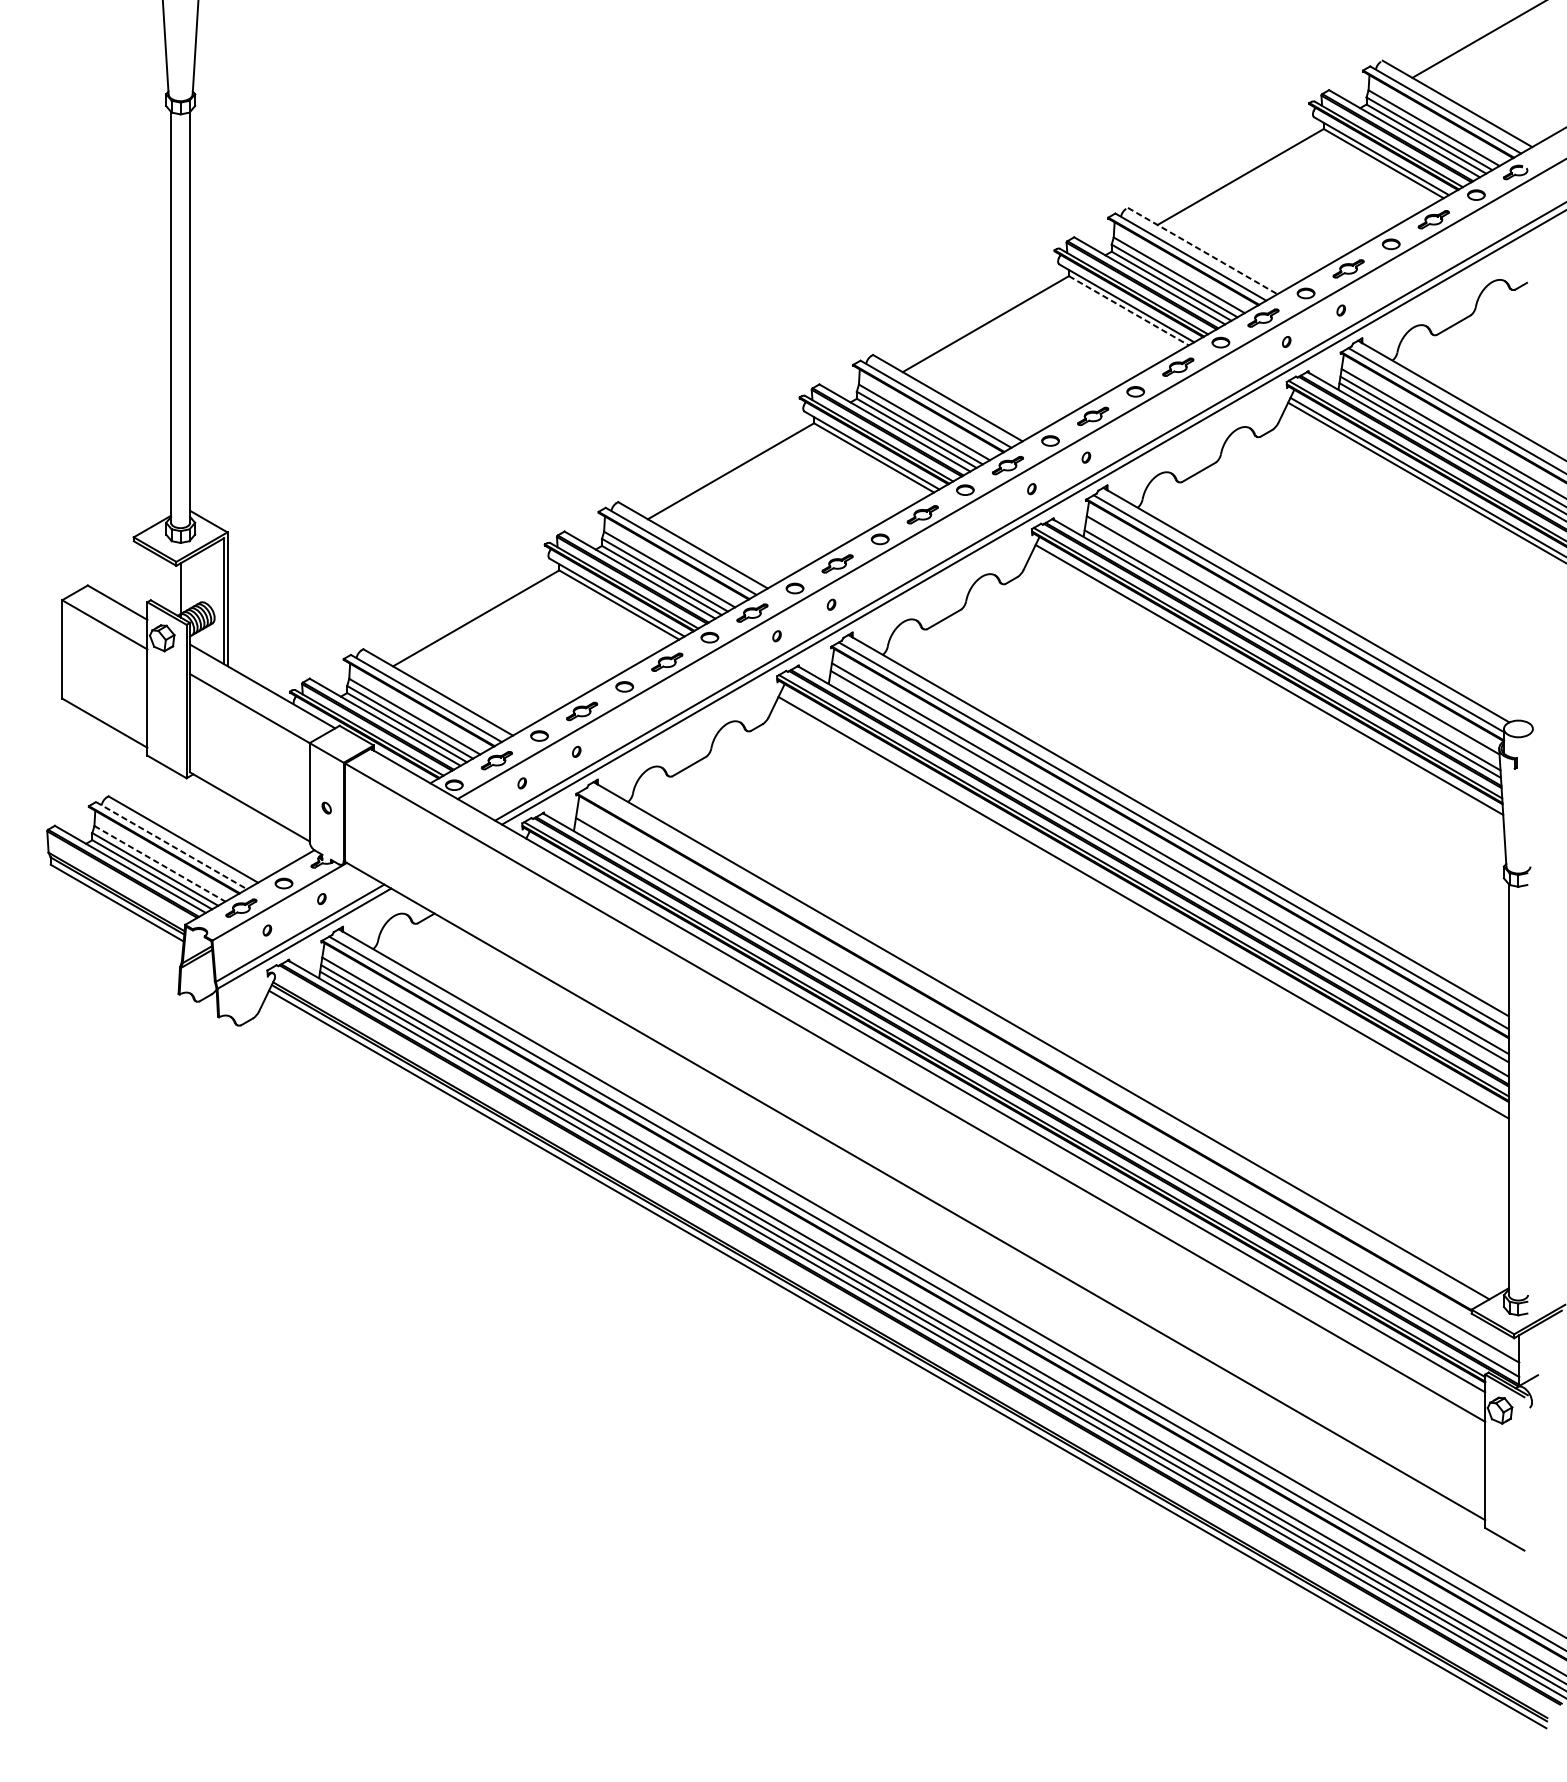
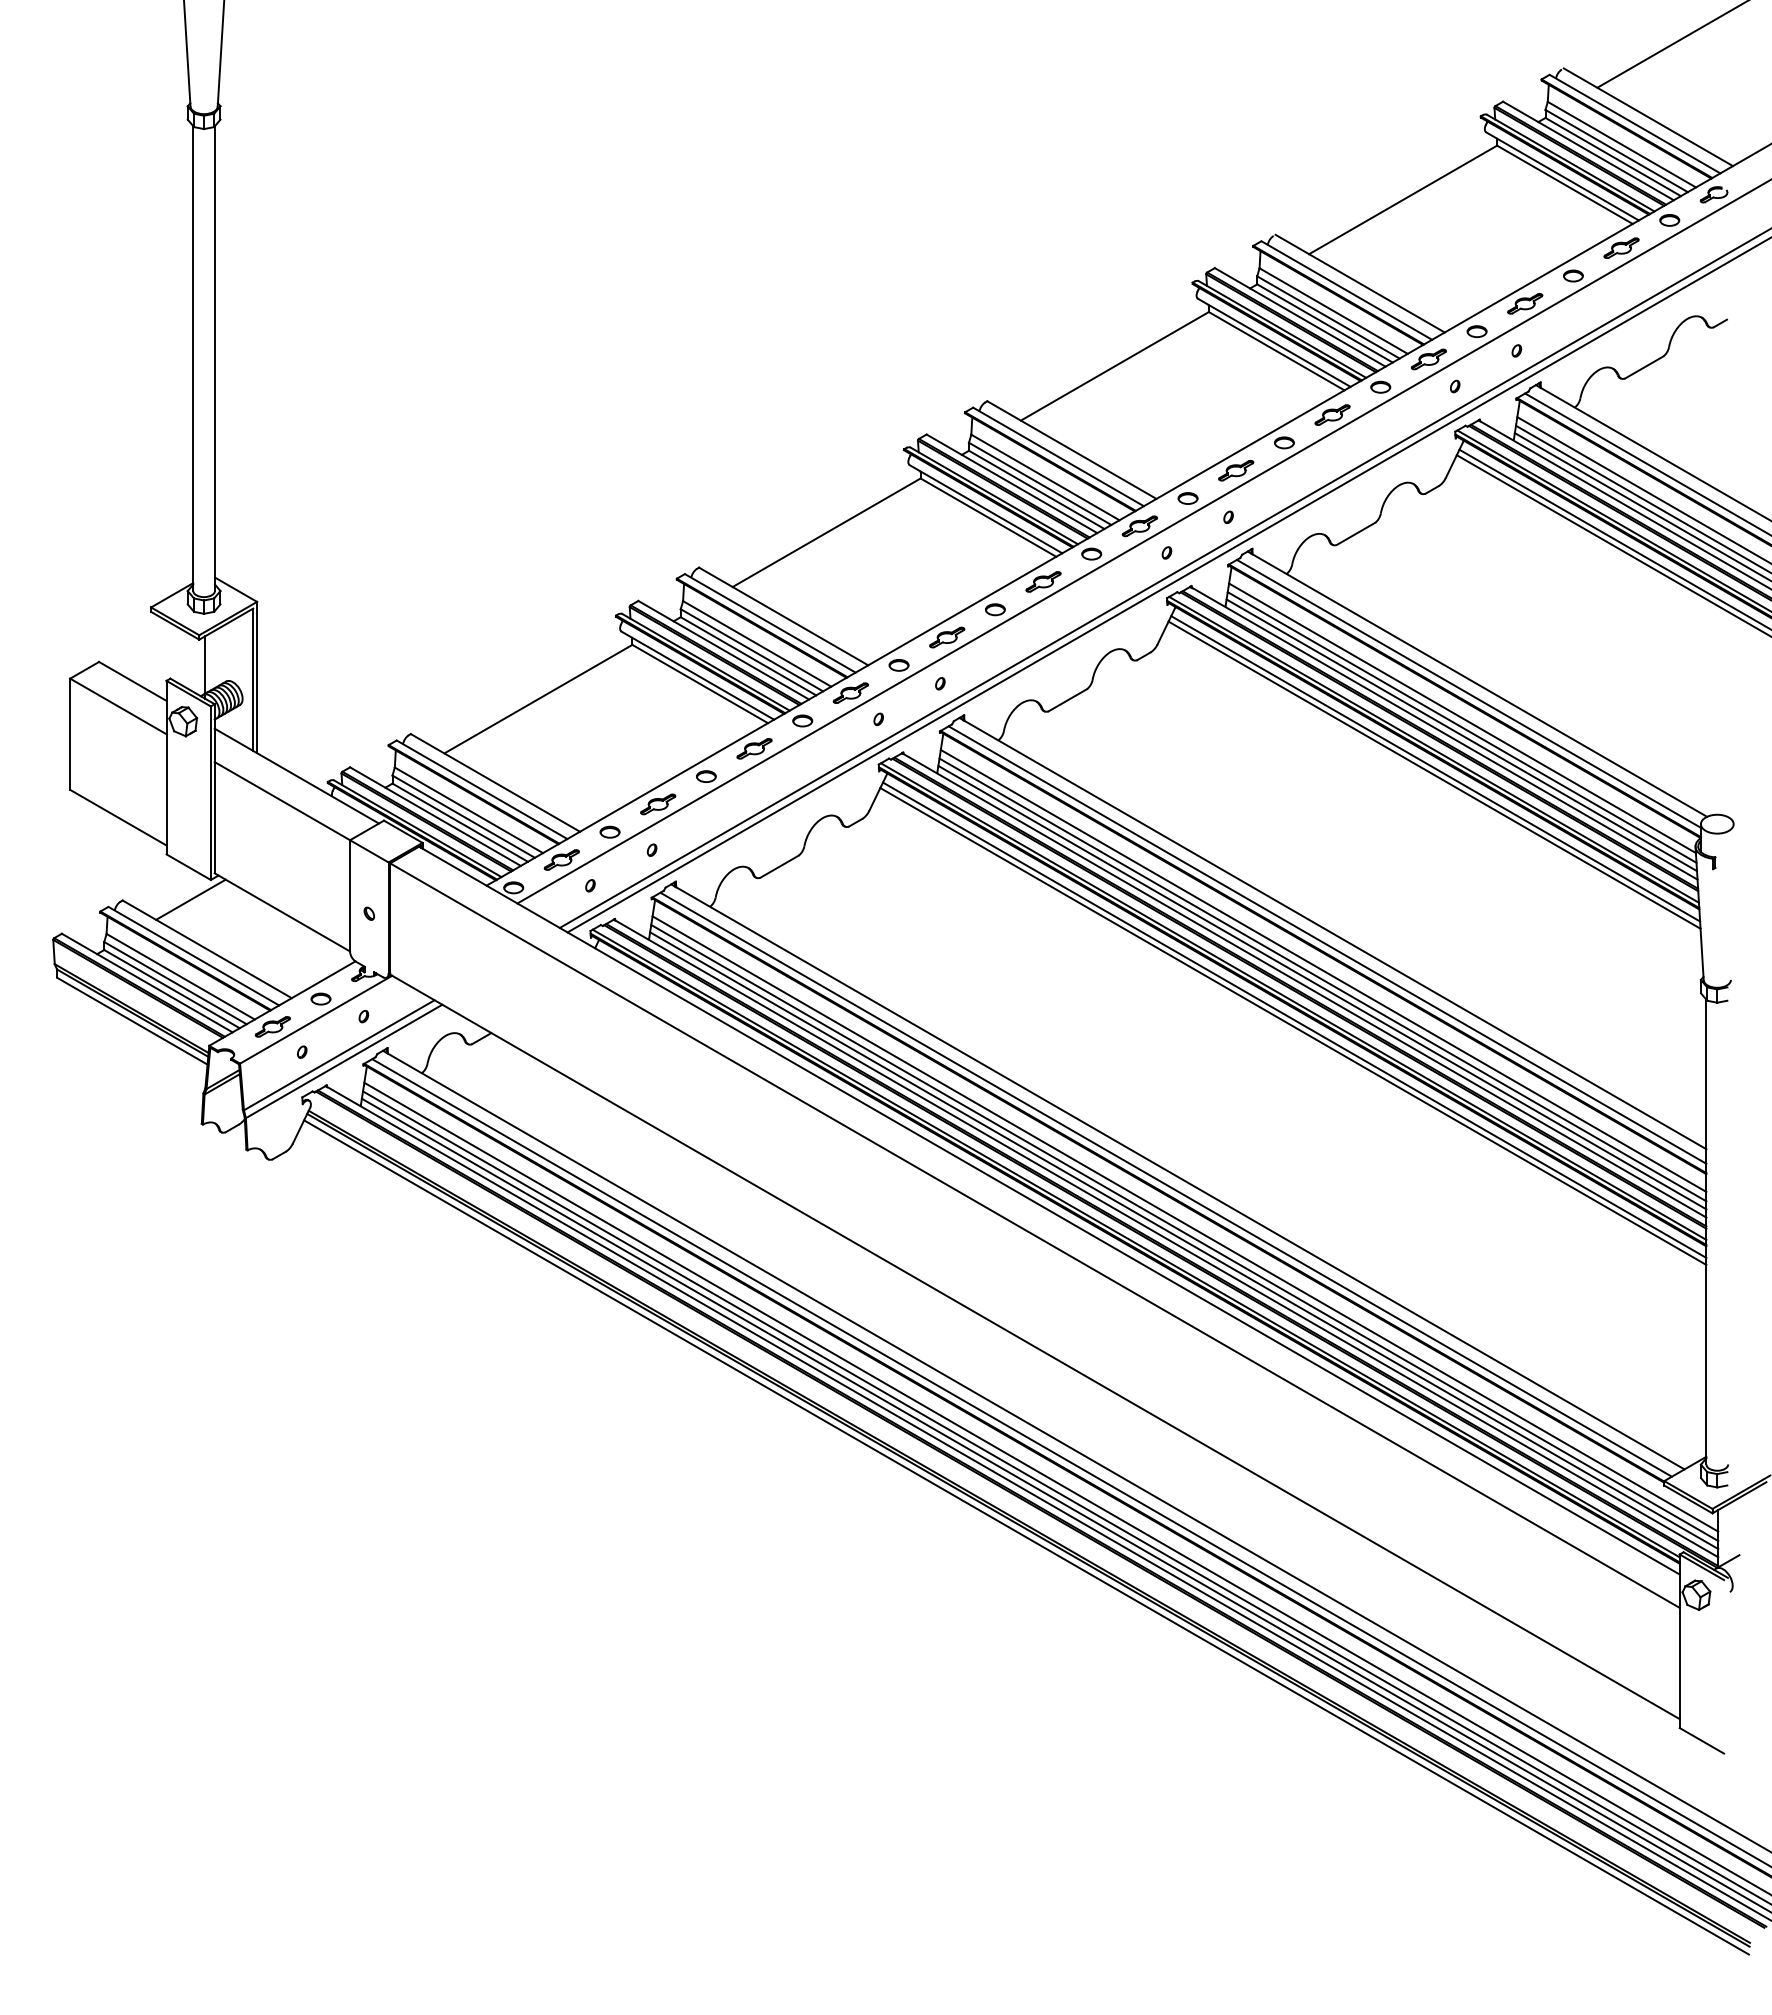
line: (1203, 250) -> (1360, 283), dashed -> solid
line: (1129, 311) -> (1277, 351), dashed -> solid
line: (1292, 643) -> (1461, 727), added
line: (1268, 685) -> (1434, 774), added
line: (168, 795) -> (190, 899), added
line: (172, 845) -> (194, 956), dashed -> solid
line: (159, 863) -> (180, 976), dashed -> solid
line: (1169, 873) -> (1322, 987), added
line: (1144, 901) -> (1294, 1019), added
line: (1030, 1047) -> (1165, 1184), added
line: (1048, 1081) -> (1185, 1223), added
line: (1047, 1096) -> (1184, 1240), added

